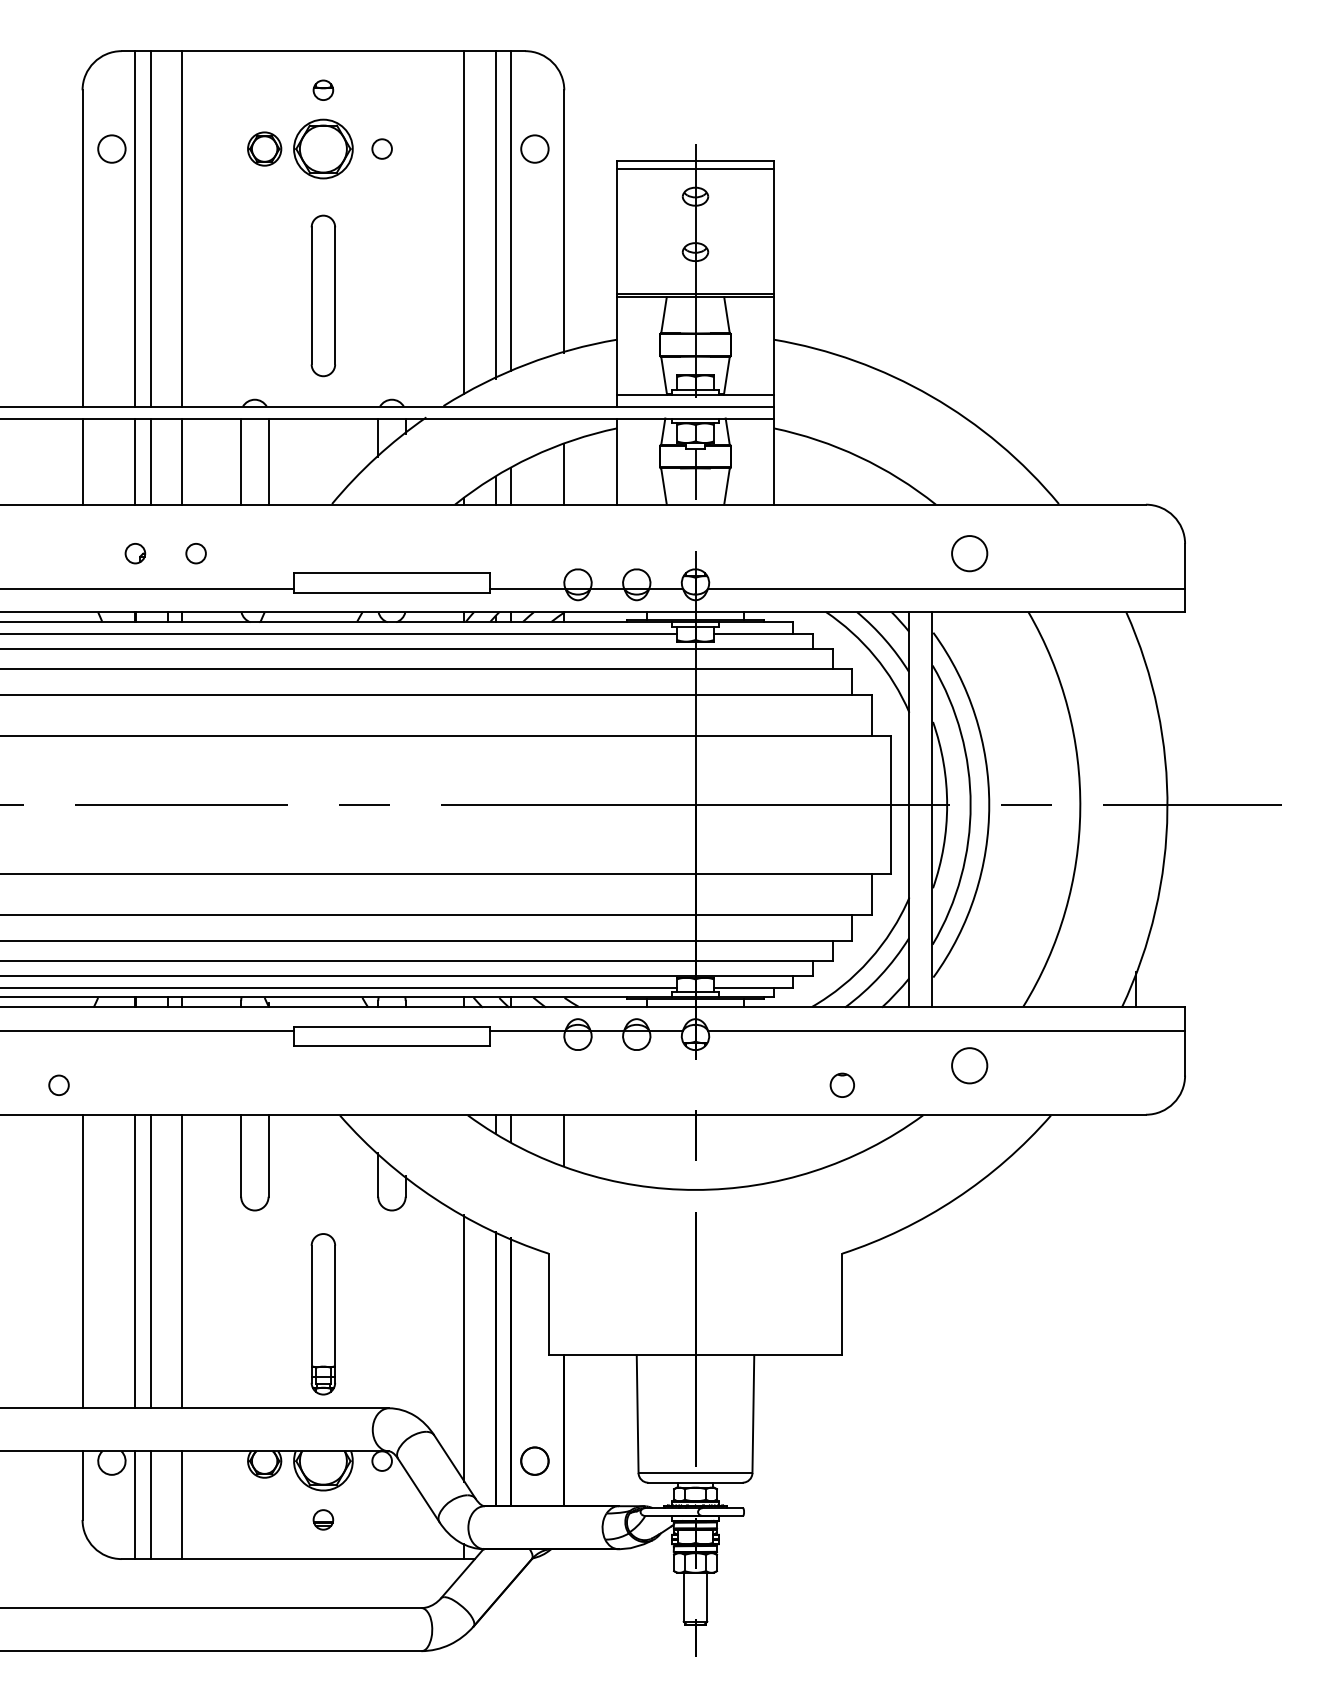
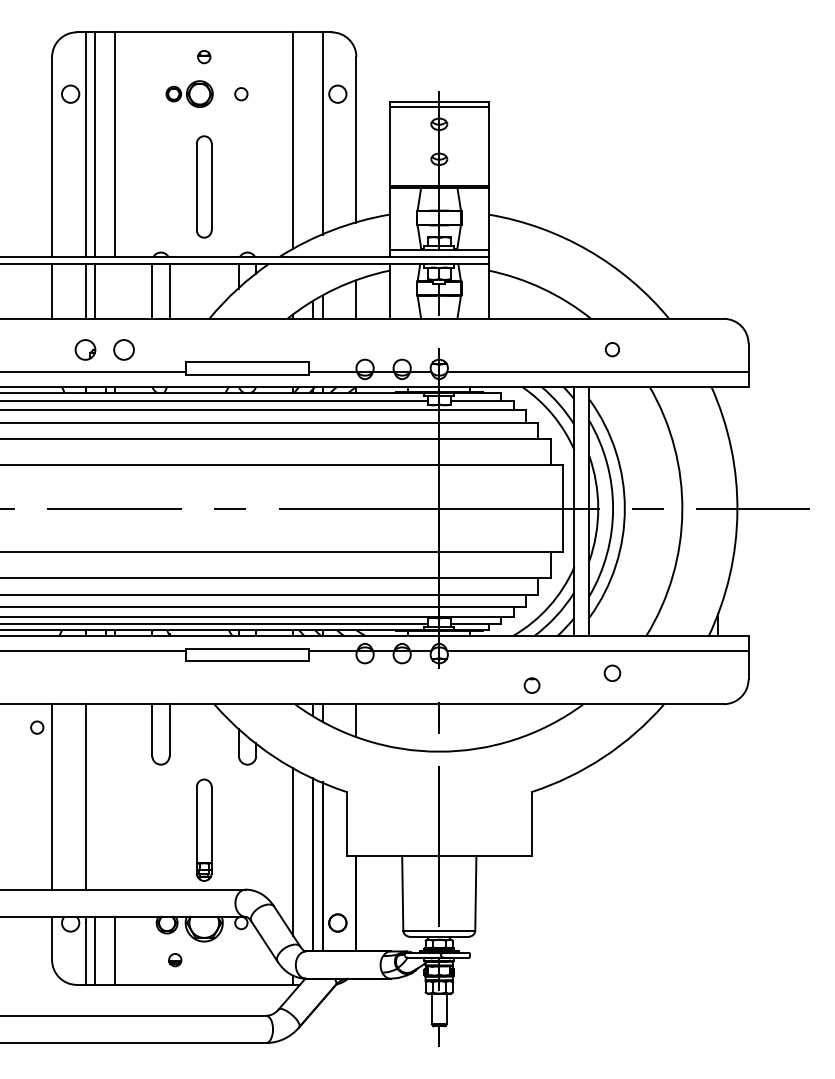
part: (300, 147) -> (189, 93), size x0.7
line: (496, 214) -> (313, 135), removed
line: (182, 461) -> (115, 291), removed
part: (135, 553) -> (85, 349), size x1.6
circle: (195, 553) -> (123, 349), size x1.6
circle: (969, 553) -> (612, 349), size x0.6
circle: (969, 1066) -> (612, 673), size x0.7
circle: (59, 1085) -> (37, 727), moved
line: (151, 1260) -> (95, 796), removed
line: (182, 1260) -> (115, 796), removed
part: (323, 1520) -> (175, 960), moved

